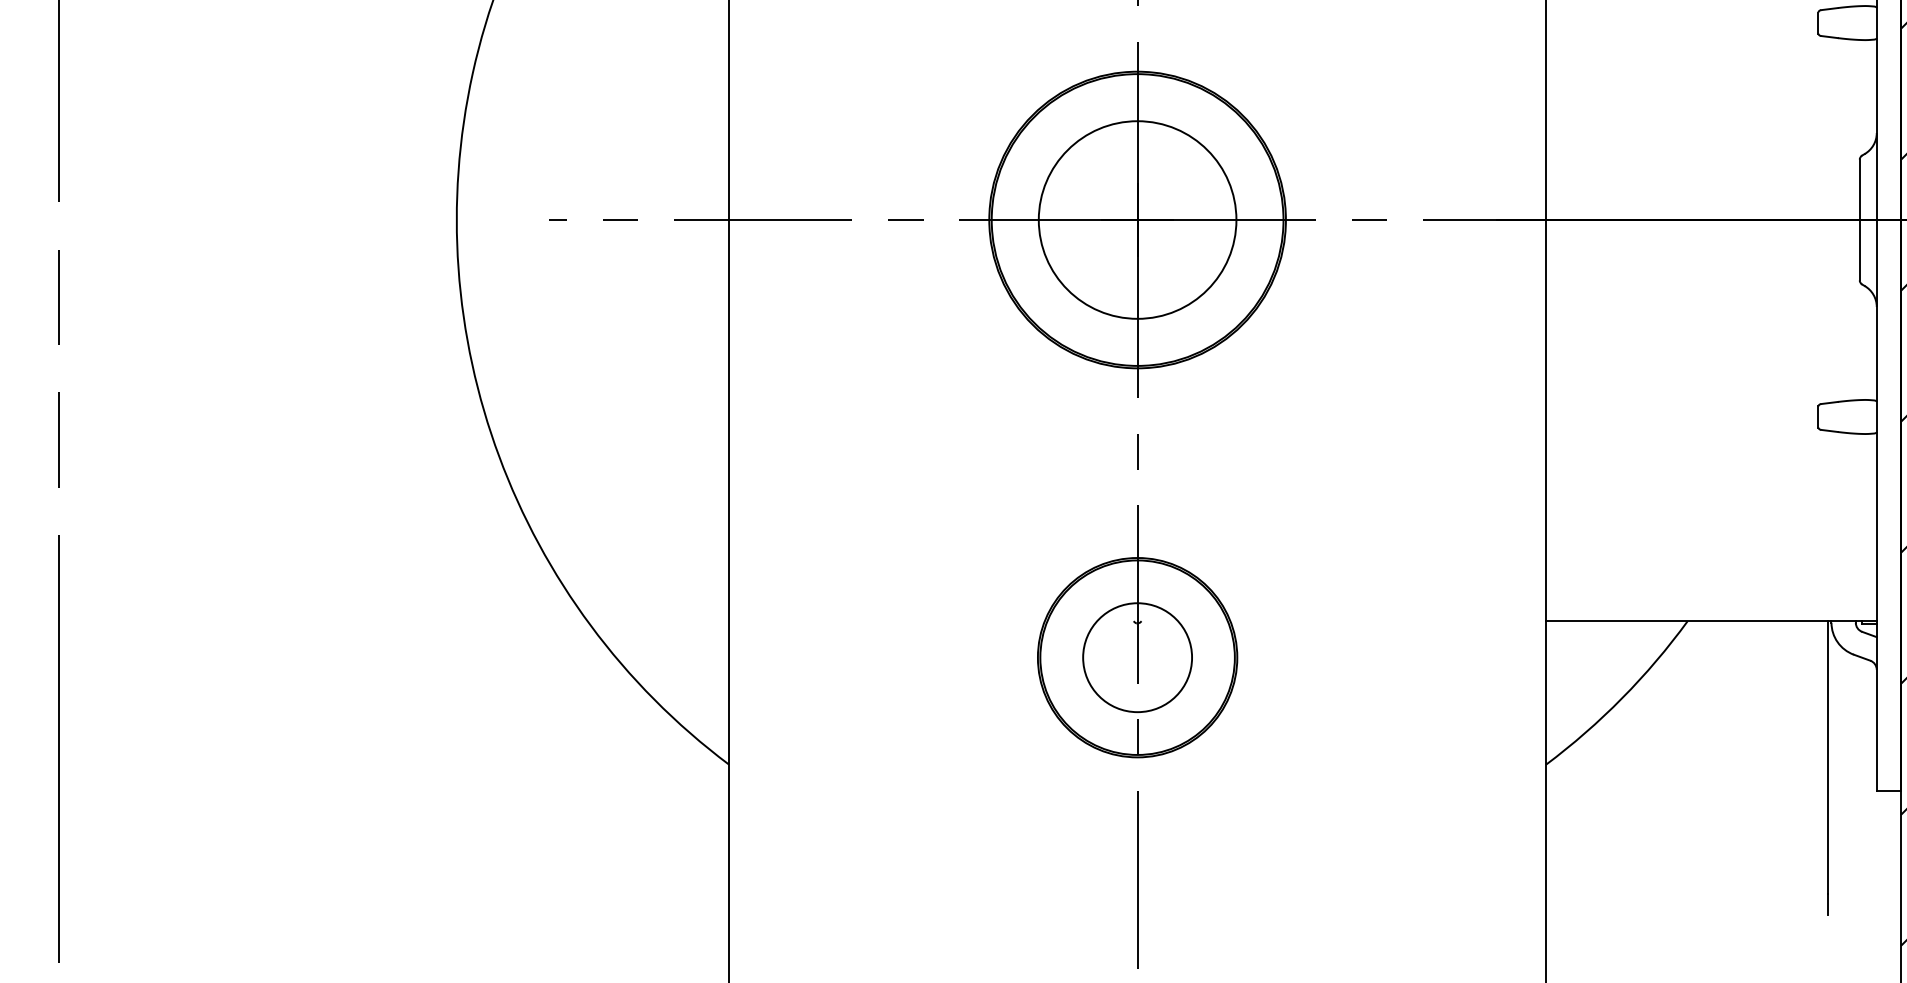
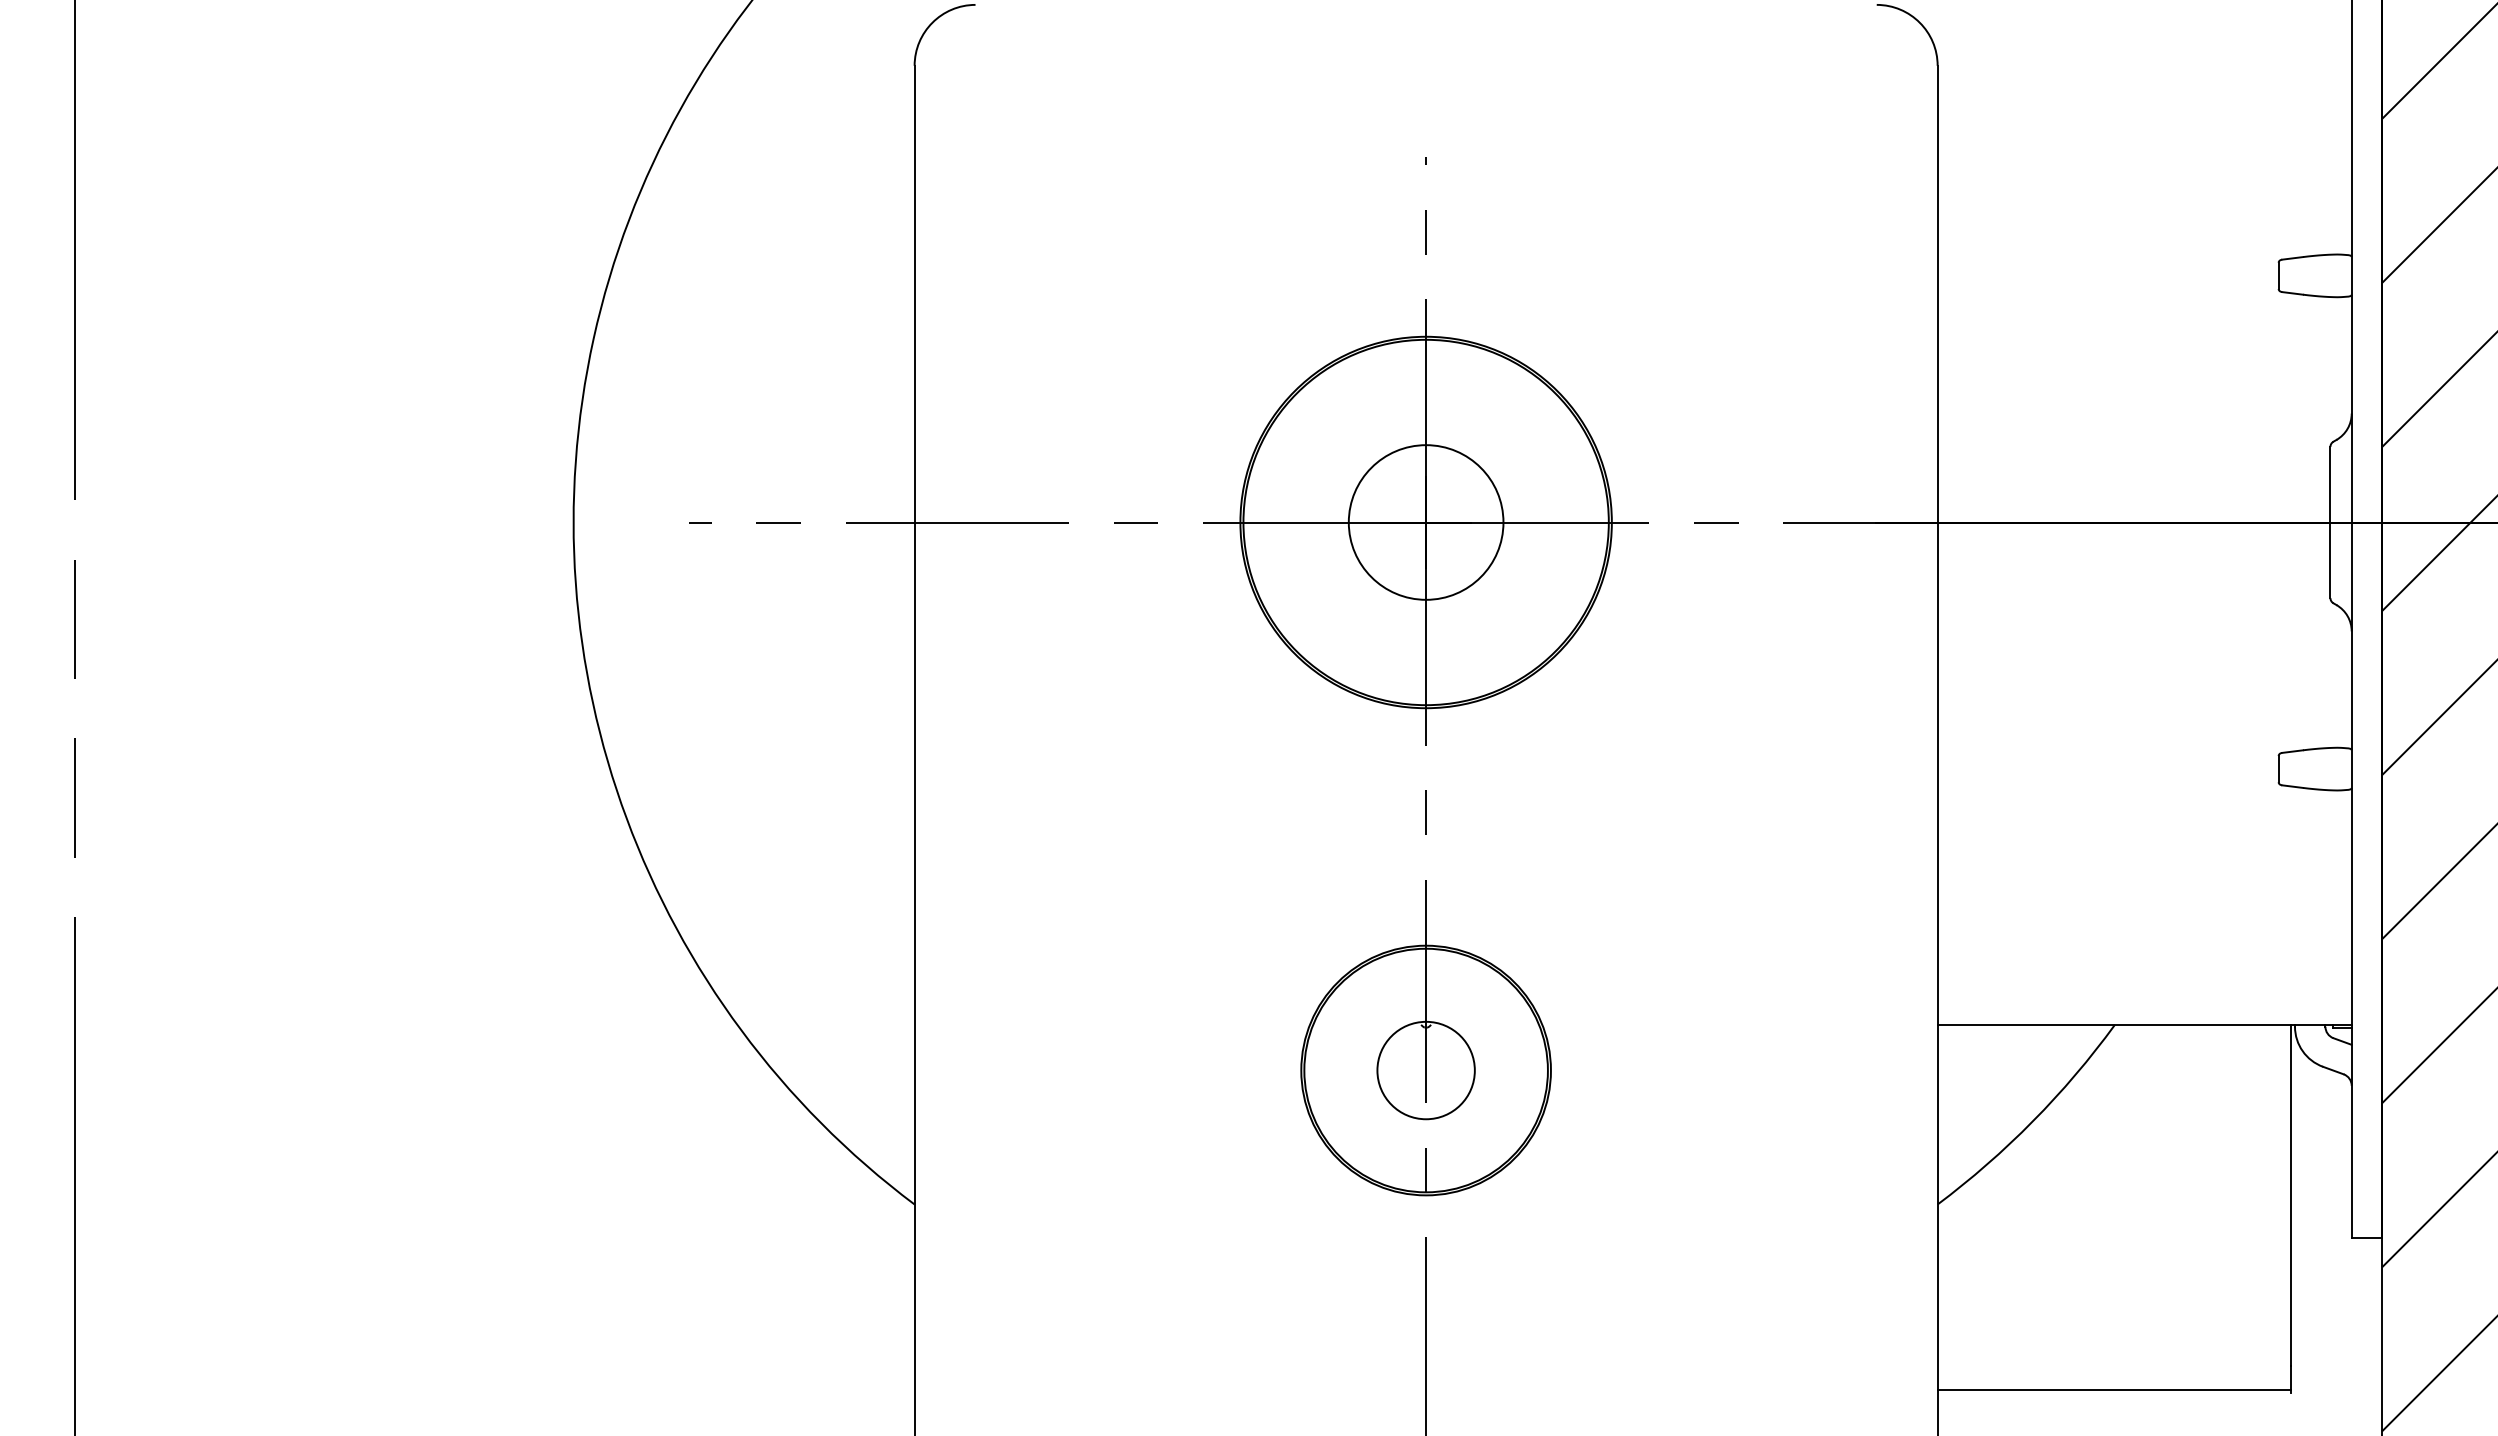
circle: (1137, 220) -> (1425, 522), size x0.62
circle: (1137, 657) -> (1425, 1070), size x0.71
line: (1686, 913) -> (2113, 1390), added

